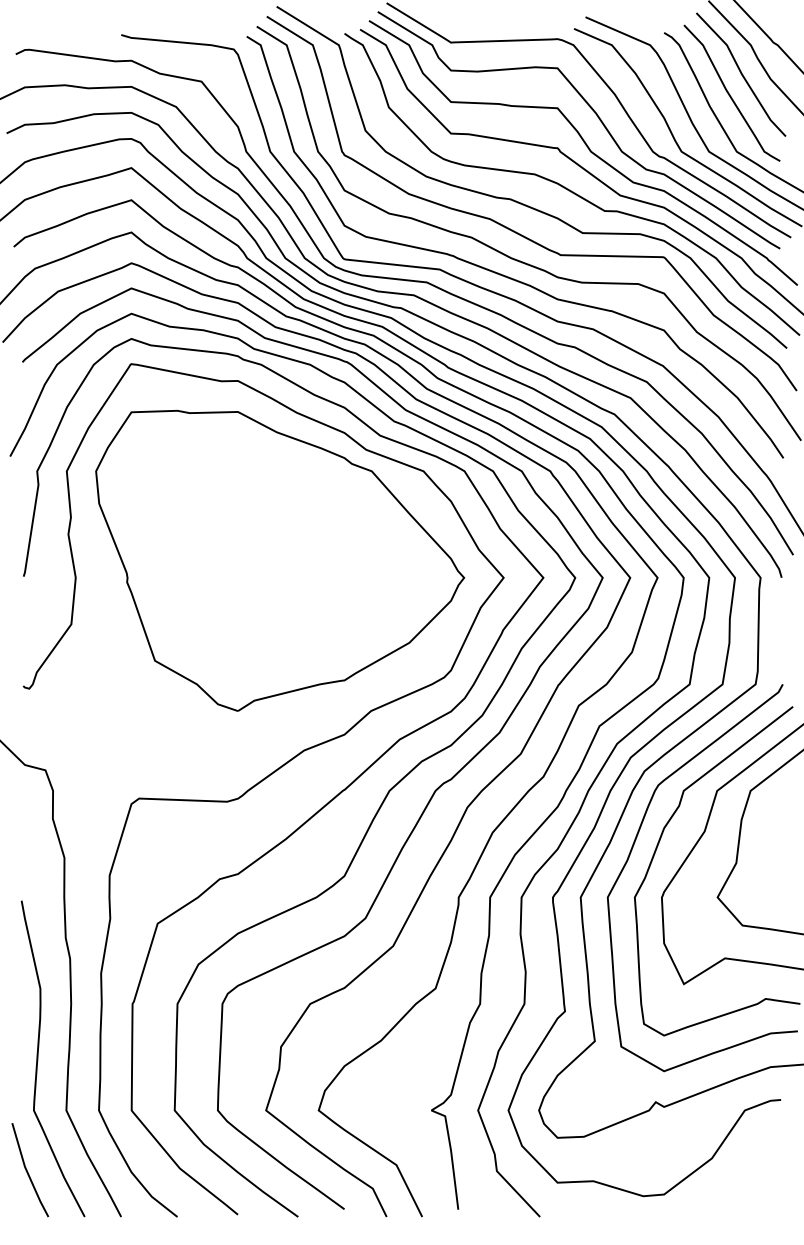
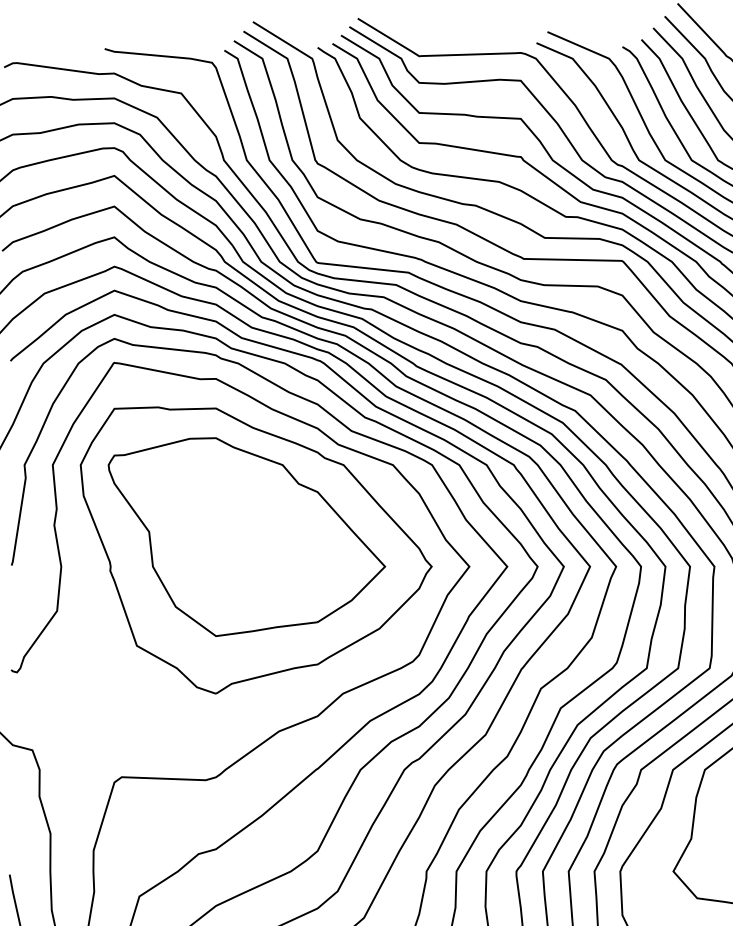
part: (270, 546) -> (247, 536), added

